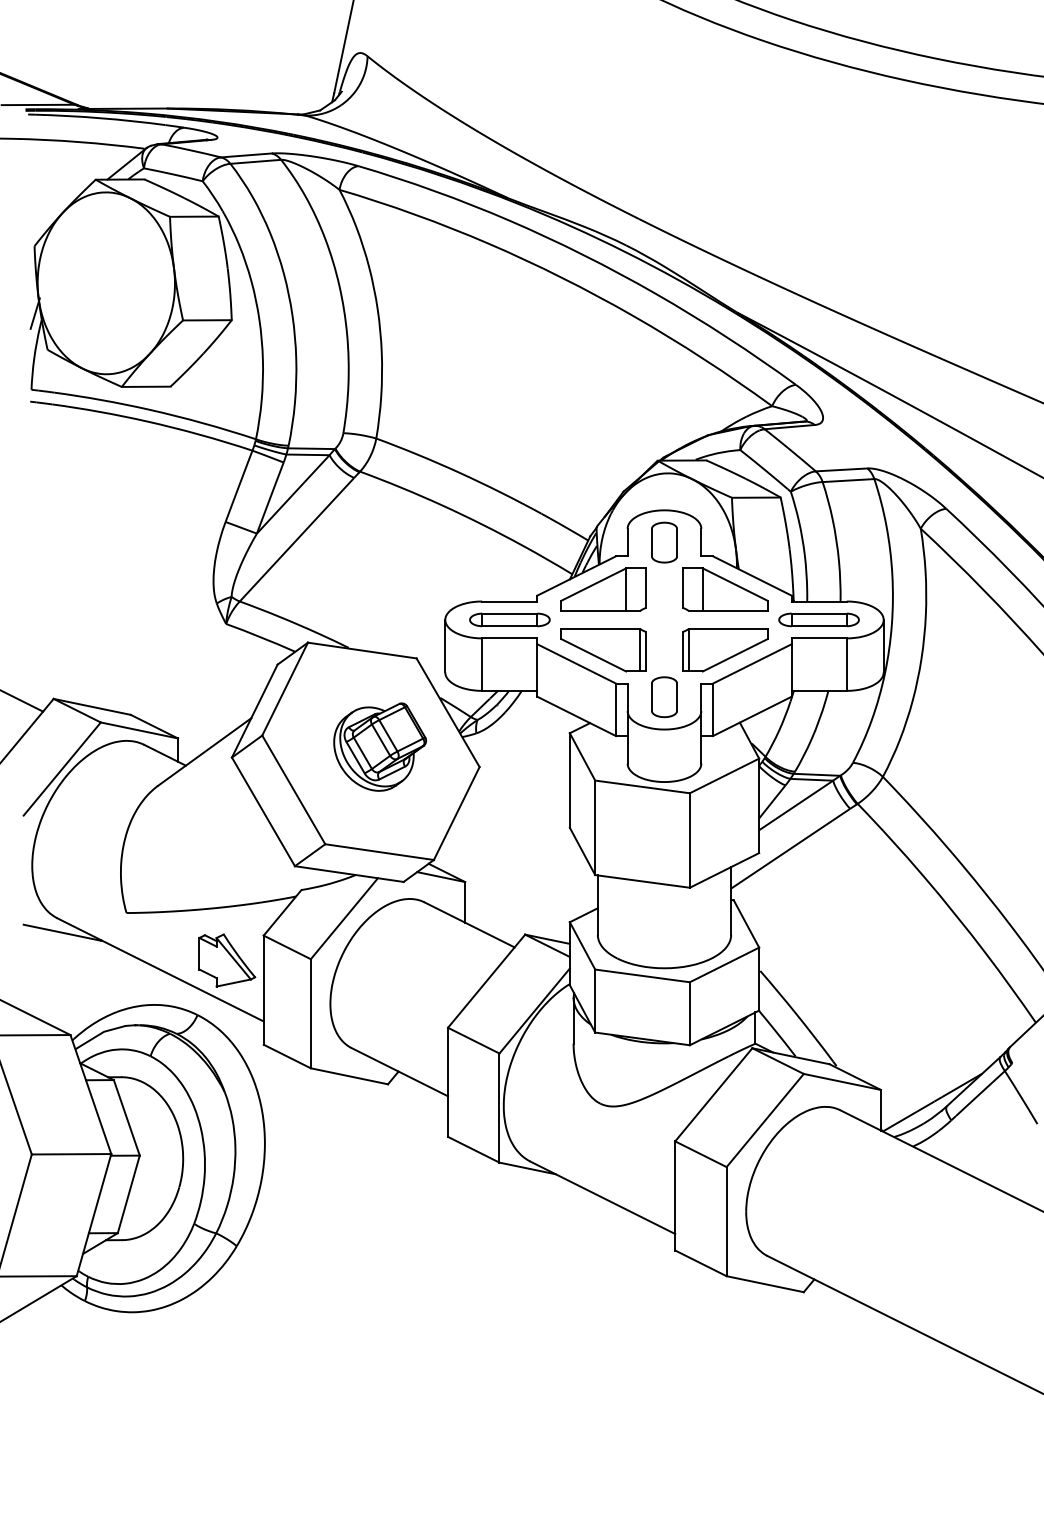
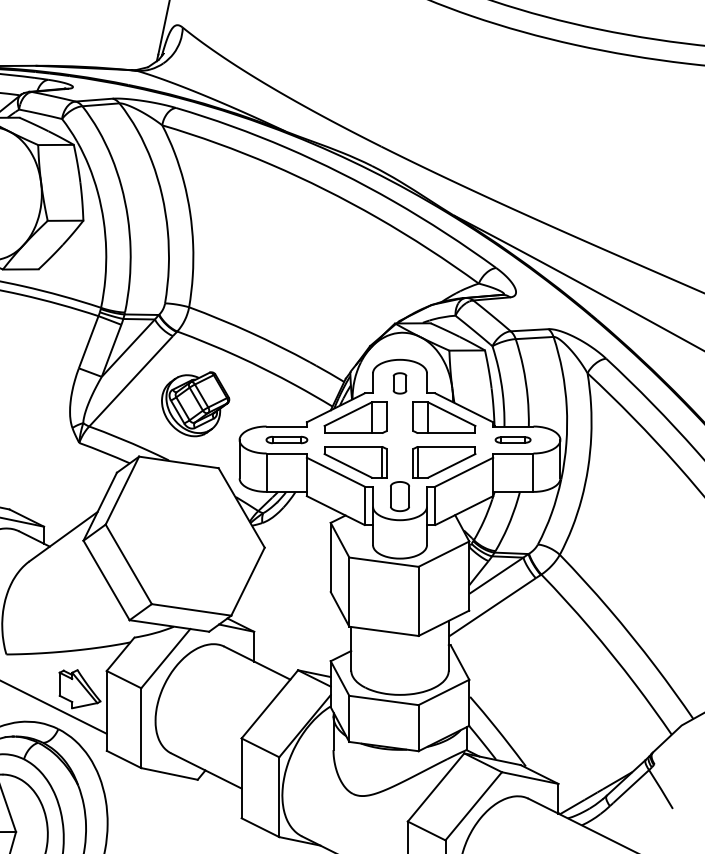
part: (664, 542) -> (400, 383), size x0.7
part: (509, 619) -> (286, 439), size x0.7
part: (818, 619) -> (512, 439), size x0.6
part: (380, 746) -> (195, 403), moved

